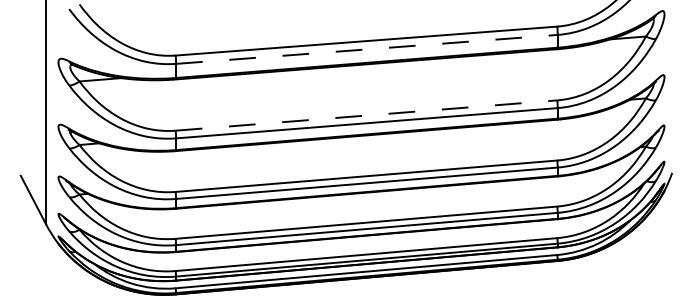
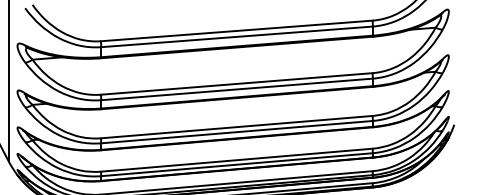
line: (367, 49) -> (237, 36), dashed -> solid
line: (367, 115) -> (237, 83), dashed -> solid

